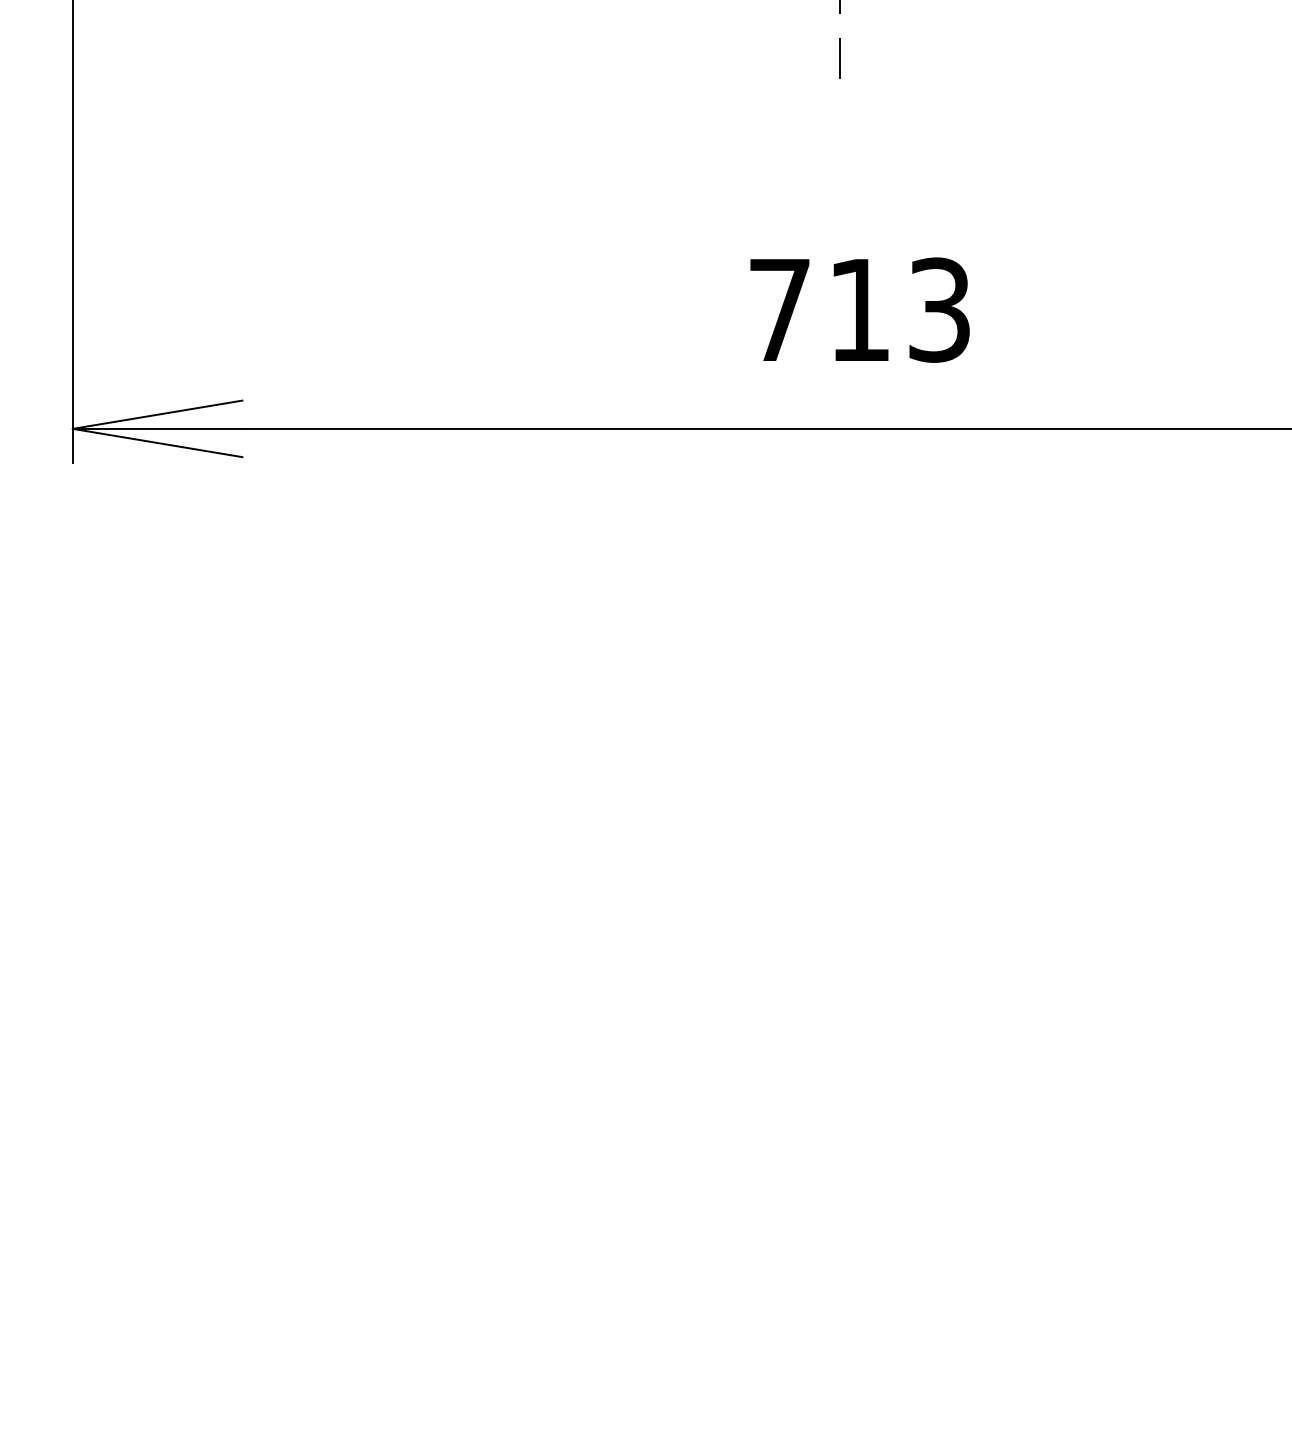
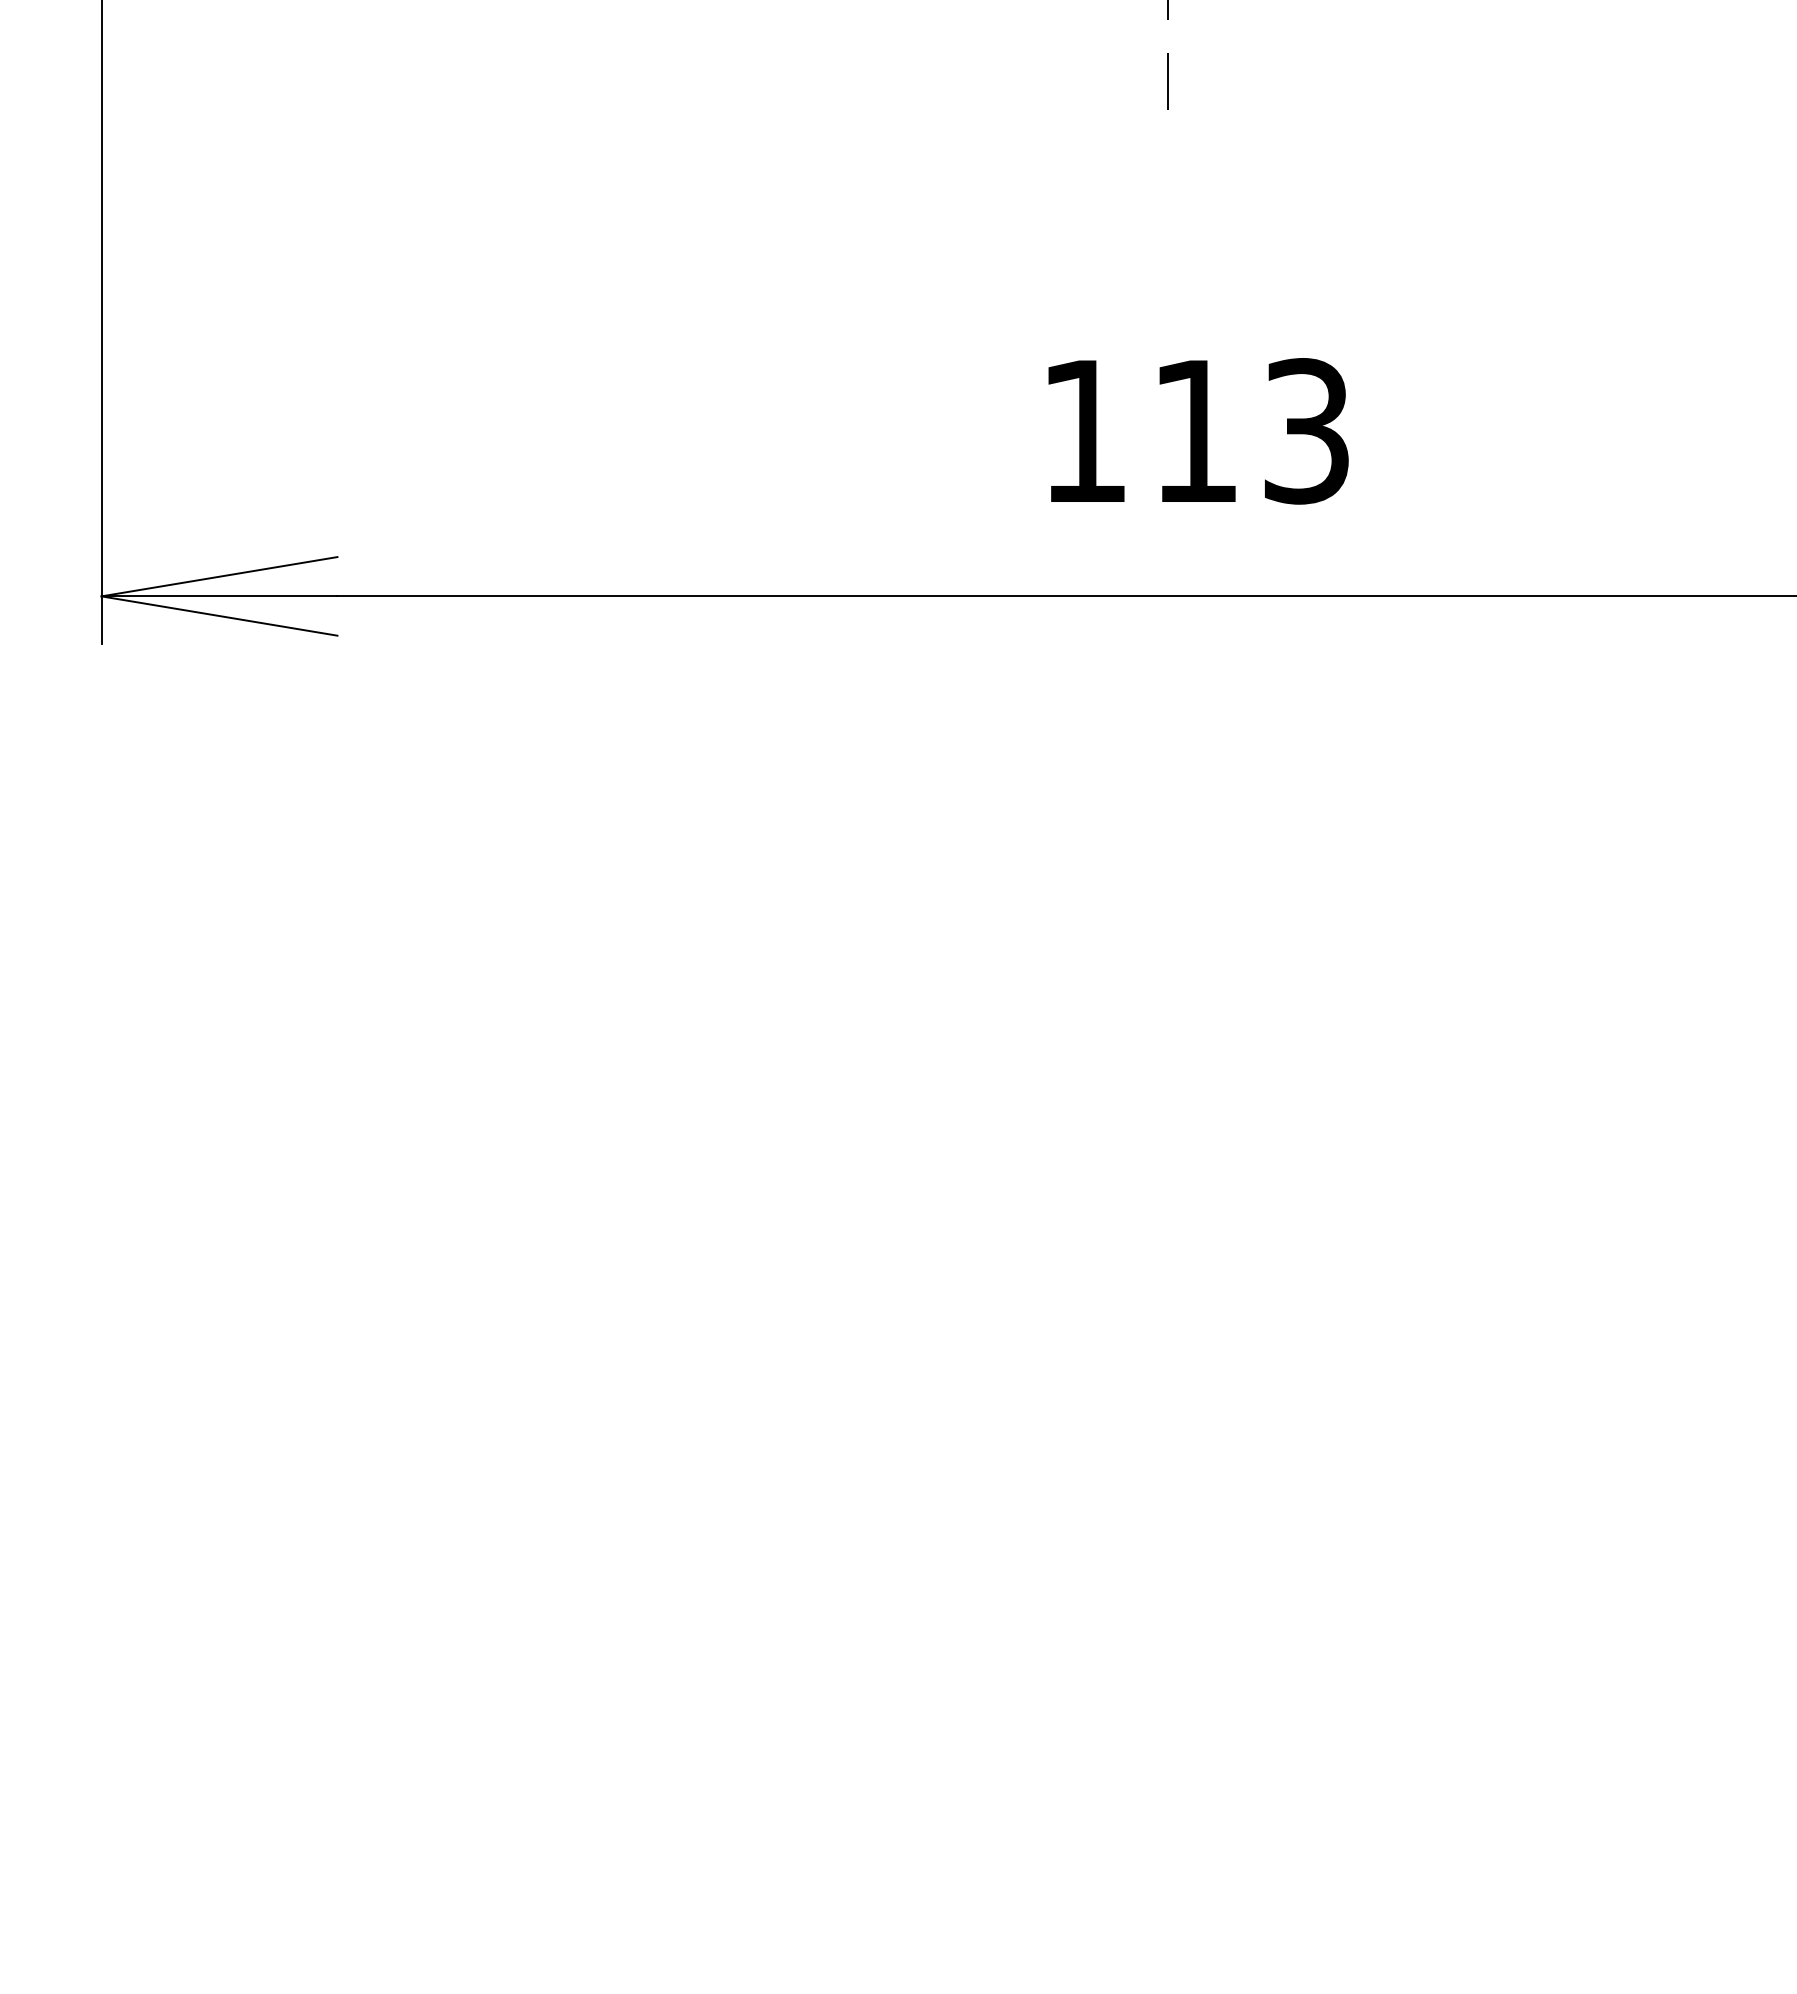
text: (779, 309) -> (1084, 430), 713 -> 113

